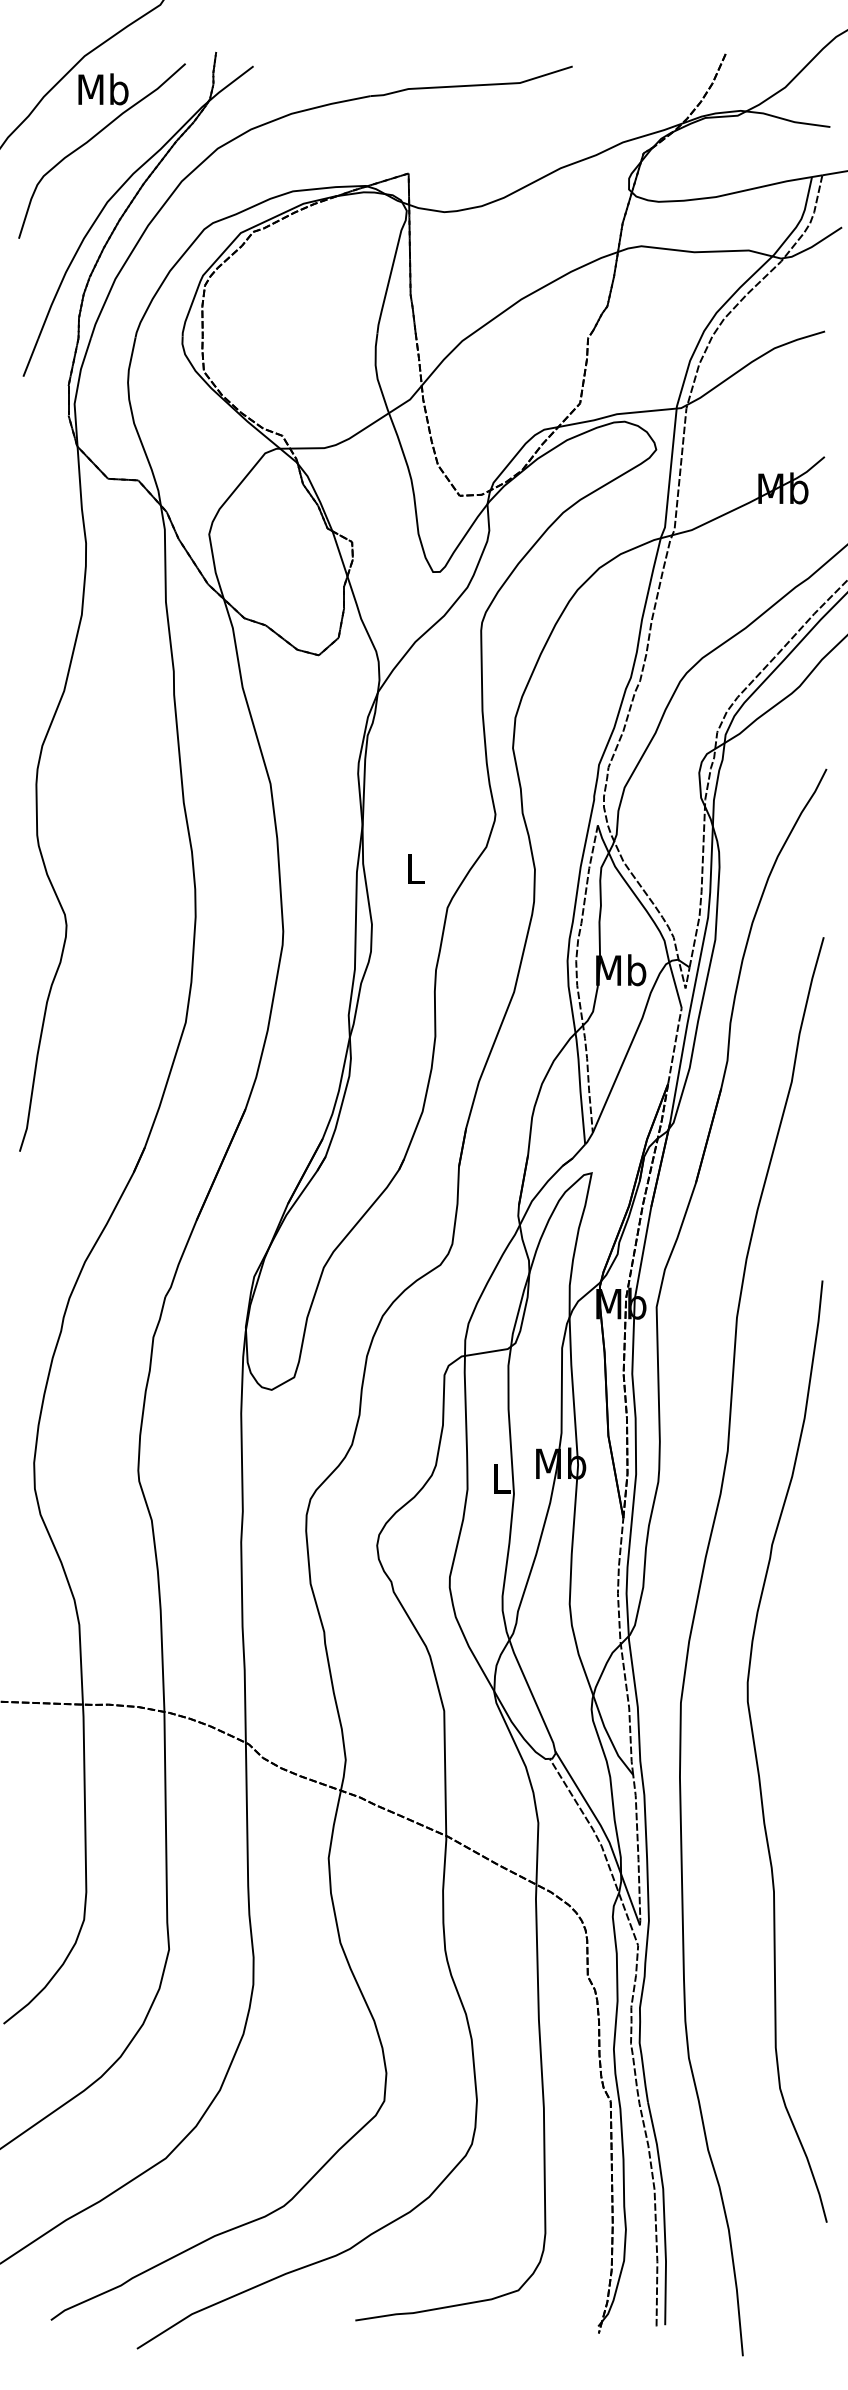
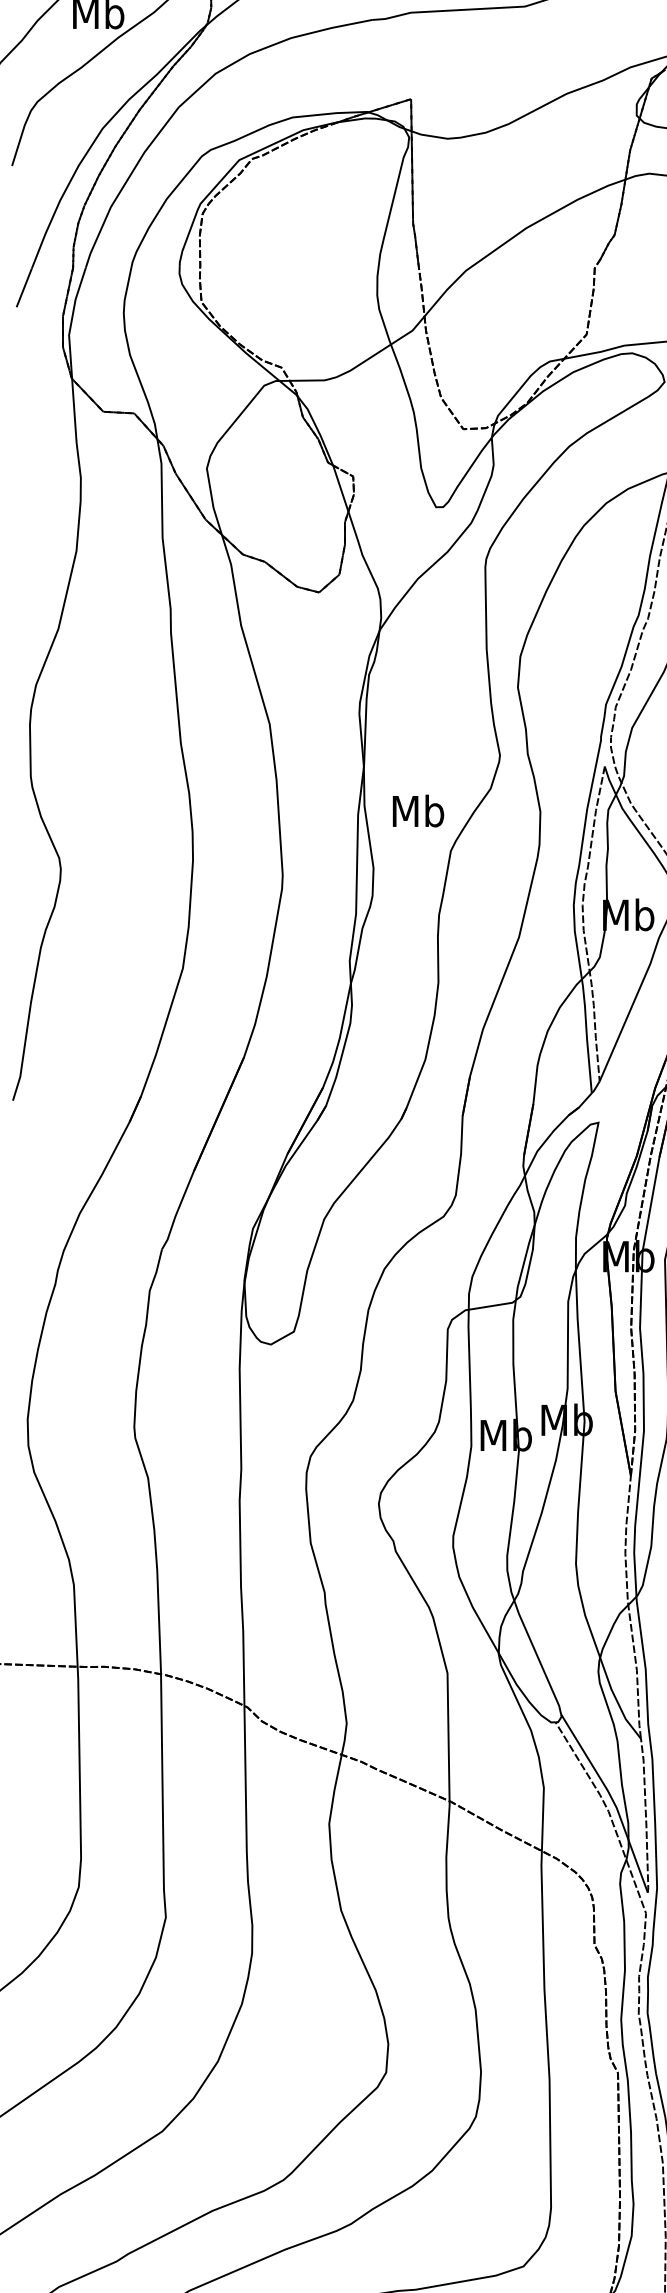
text: (415, 868) -> (418, 810), L -> Mb
text: (501, 1478) -> (506, 1435), L -> Mb

